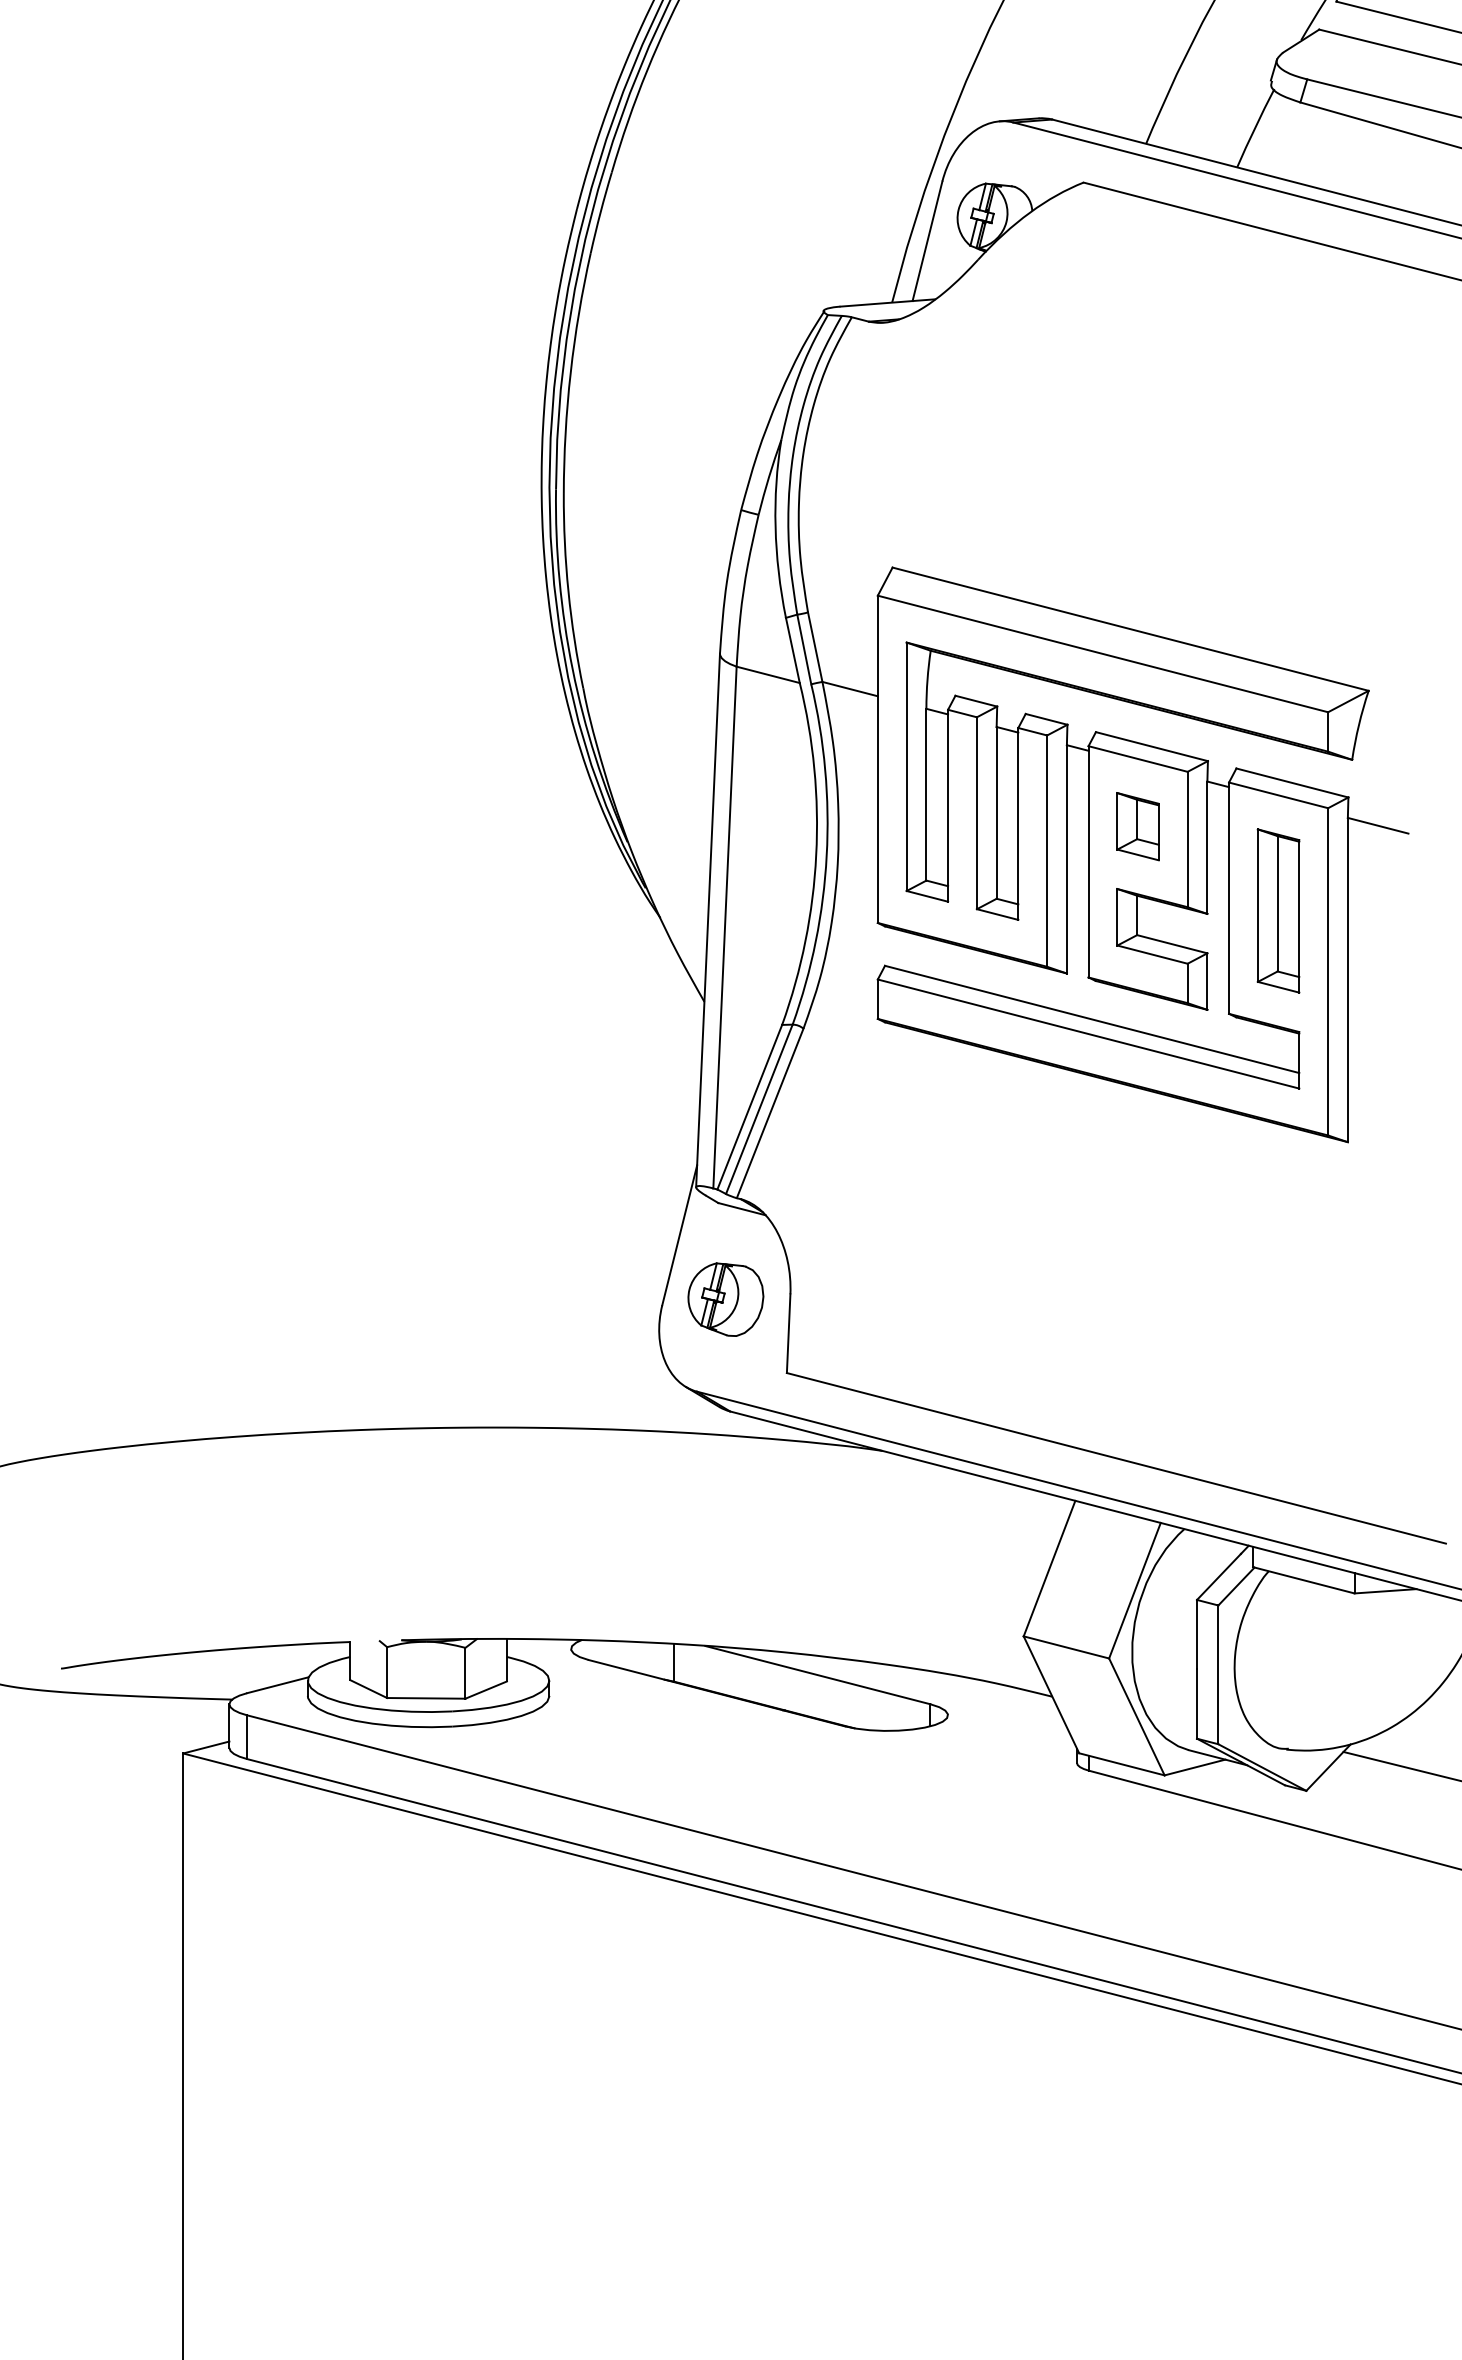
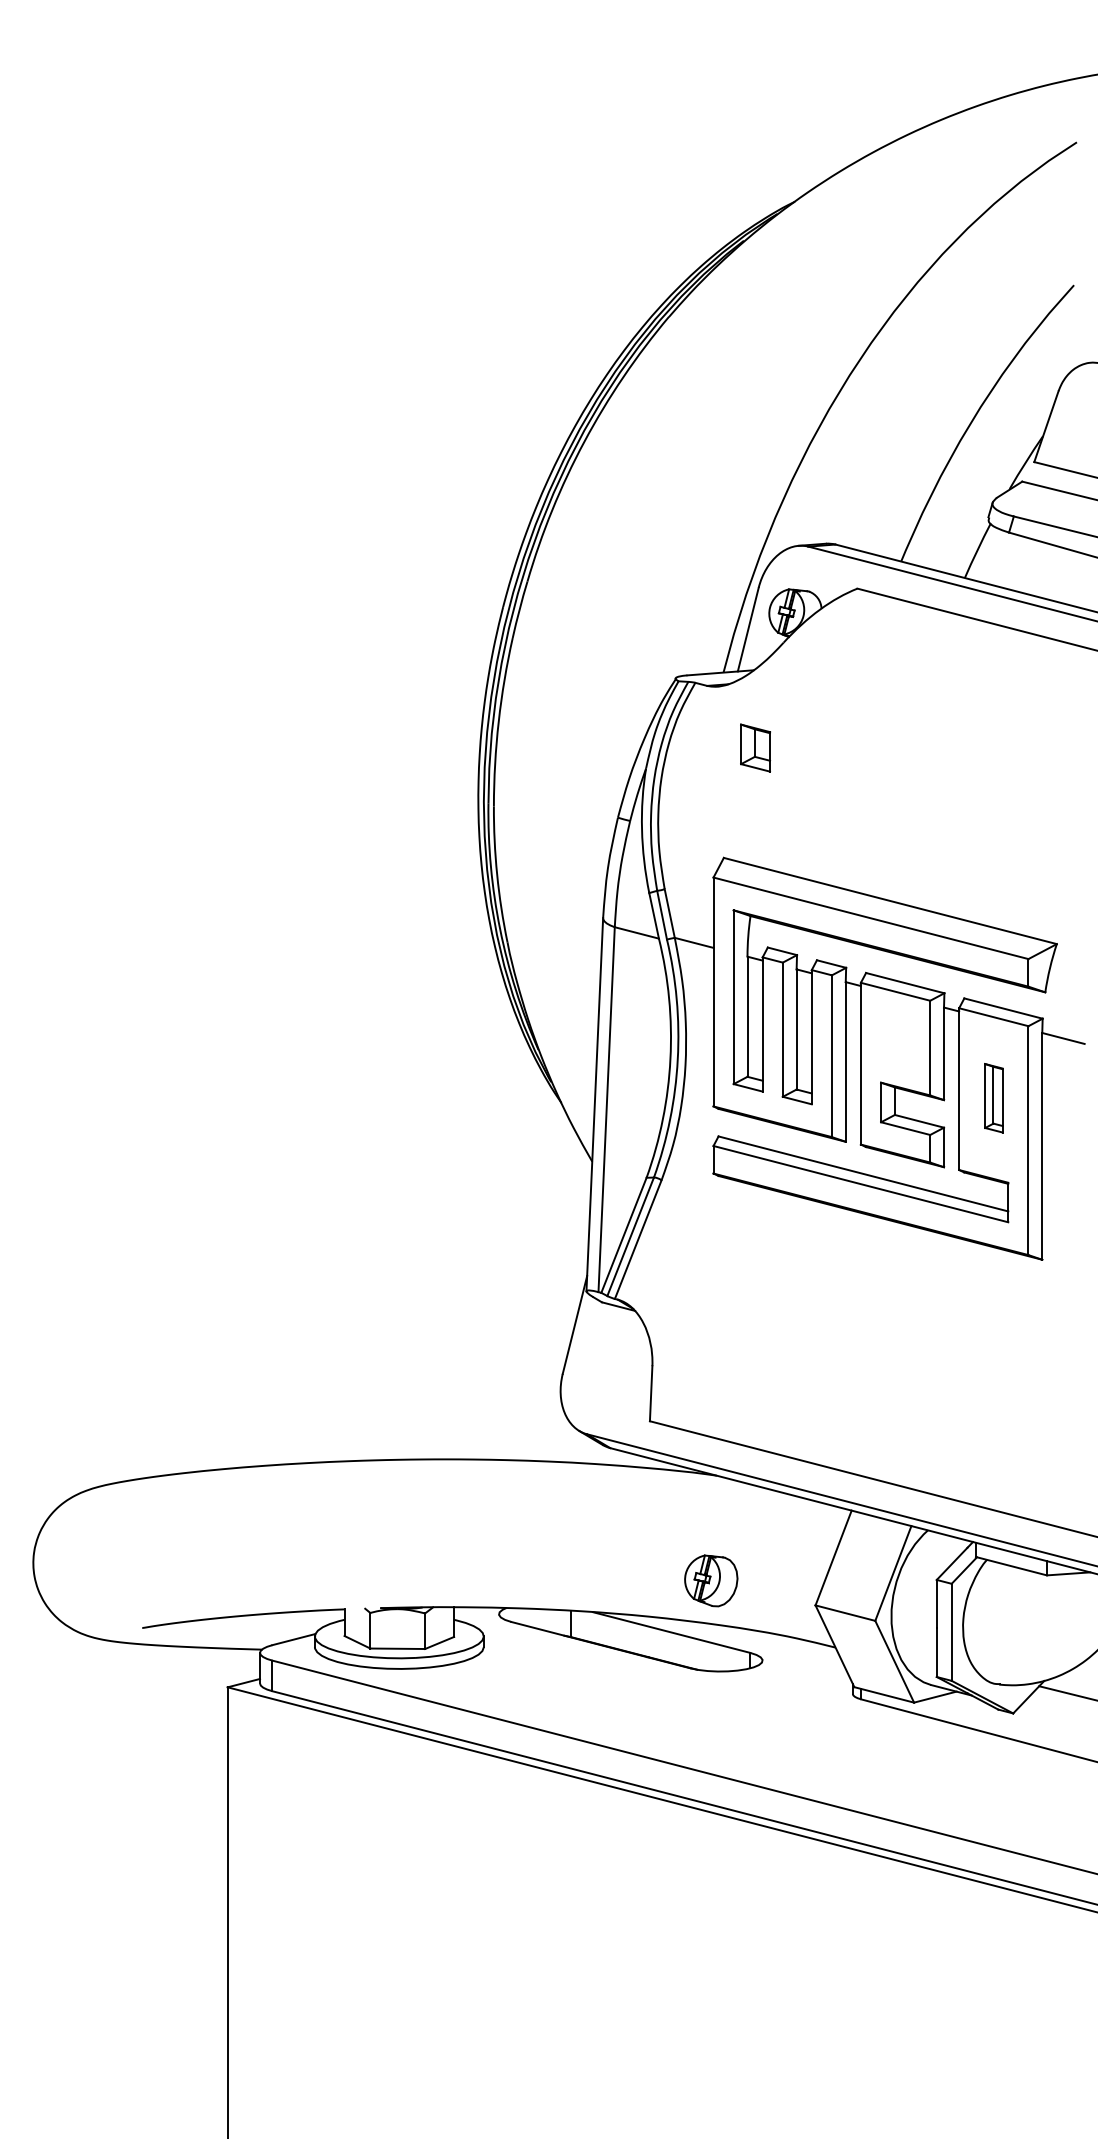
part: (1138, 825) -> (755, 747), moved
part: (1278, 911) -> (993, 1098), size x0.6
part: (726, 1299) -> (711, 1580), moved

